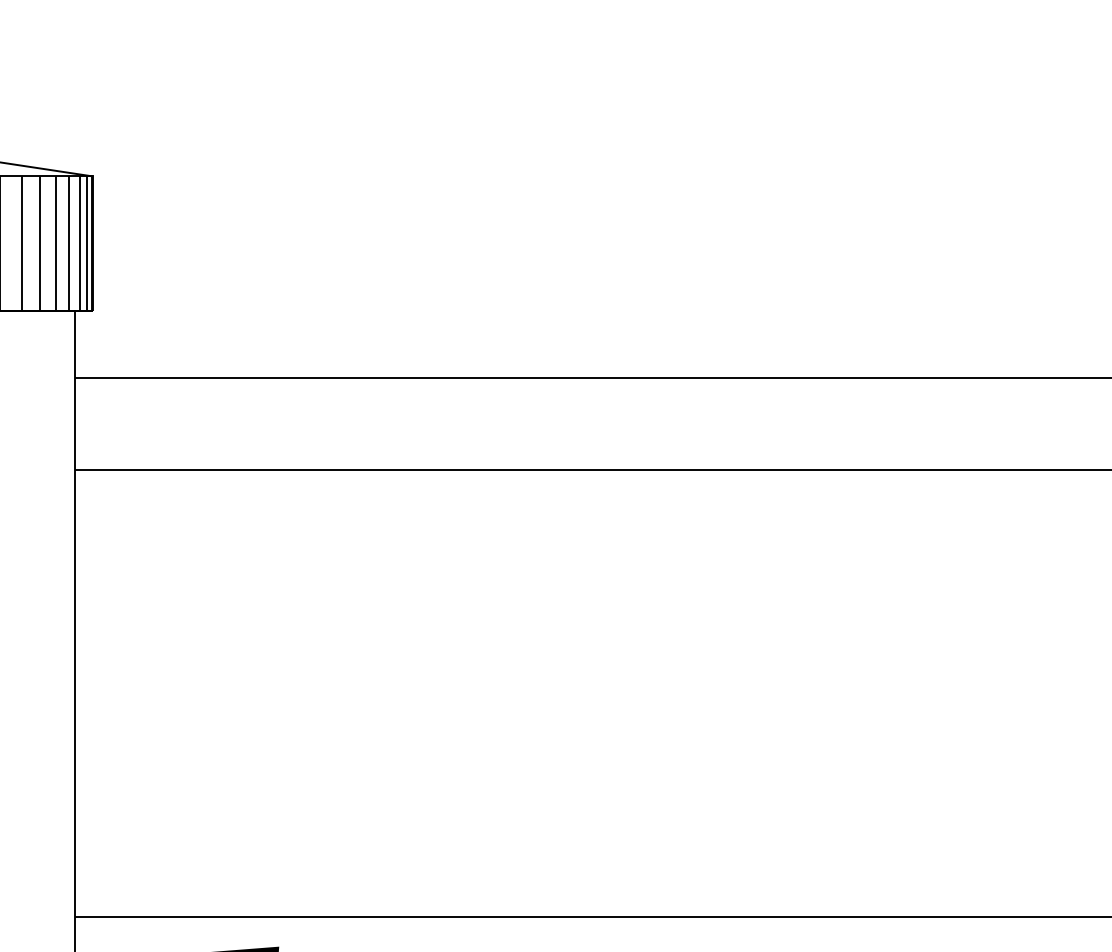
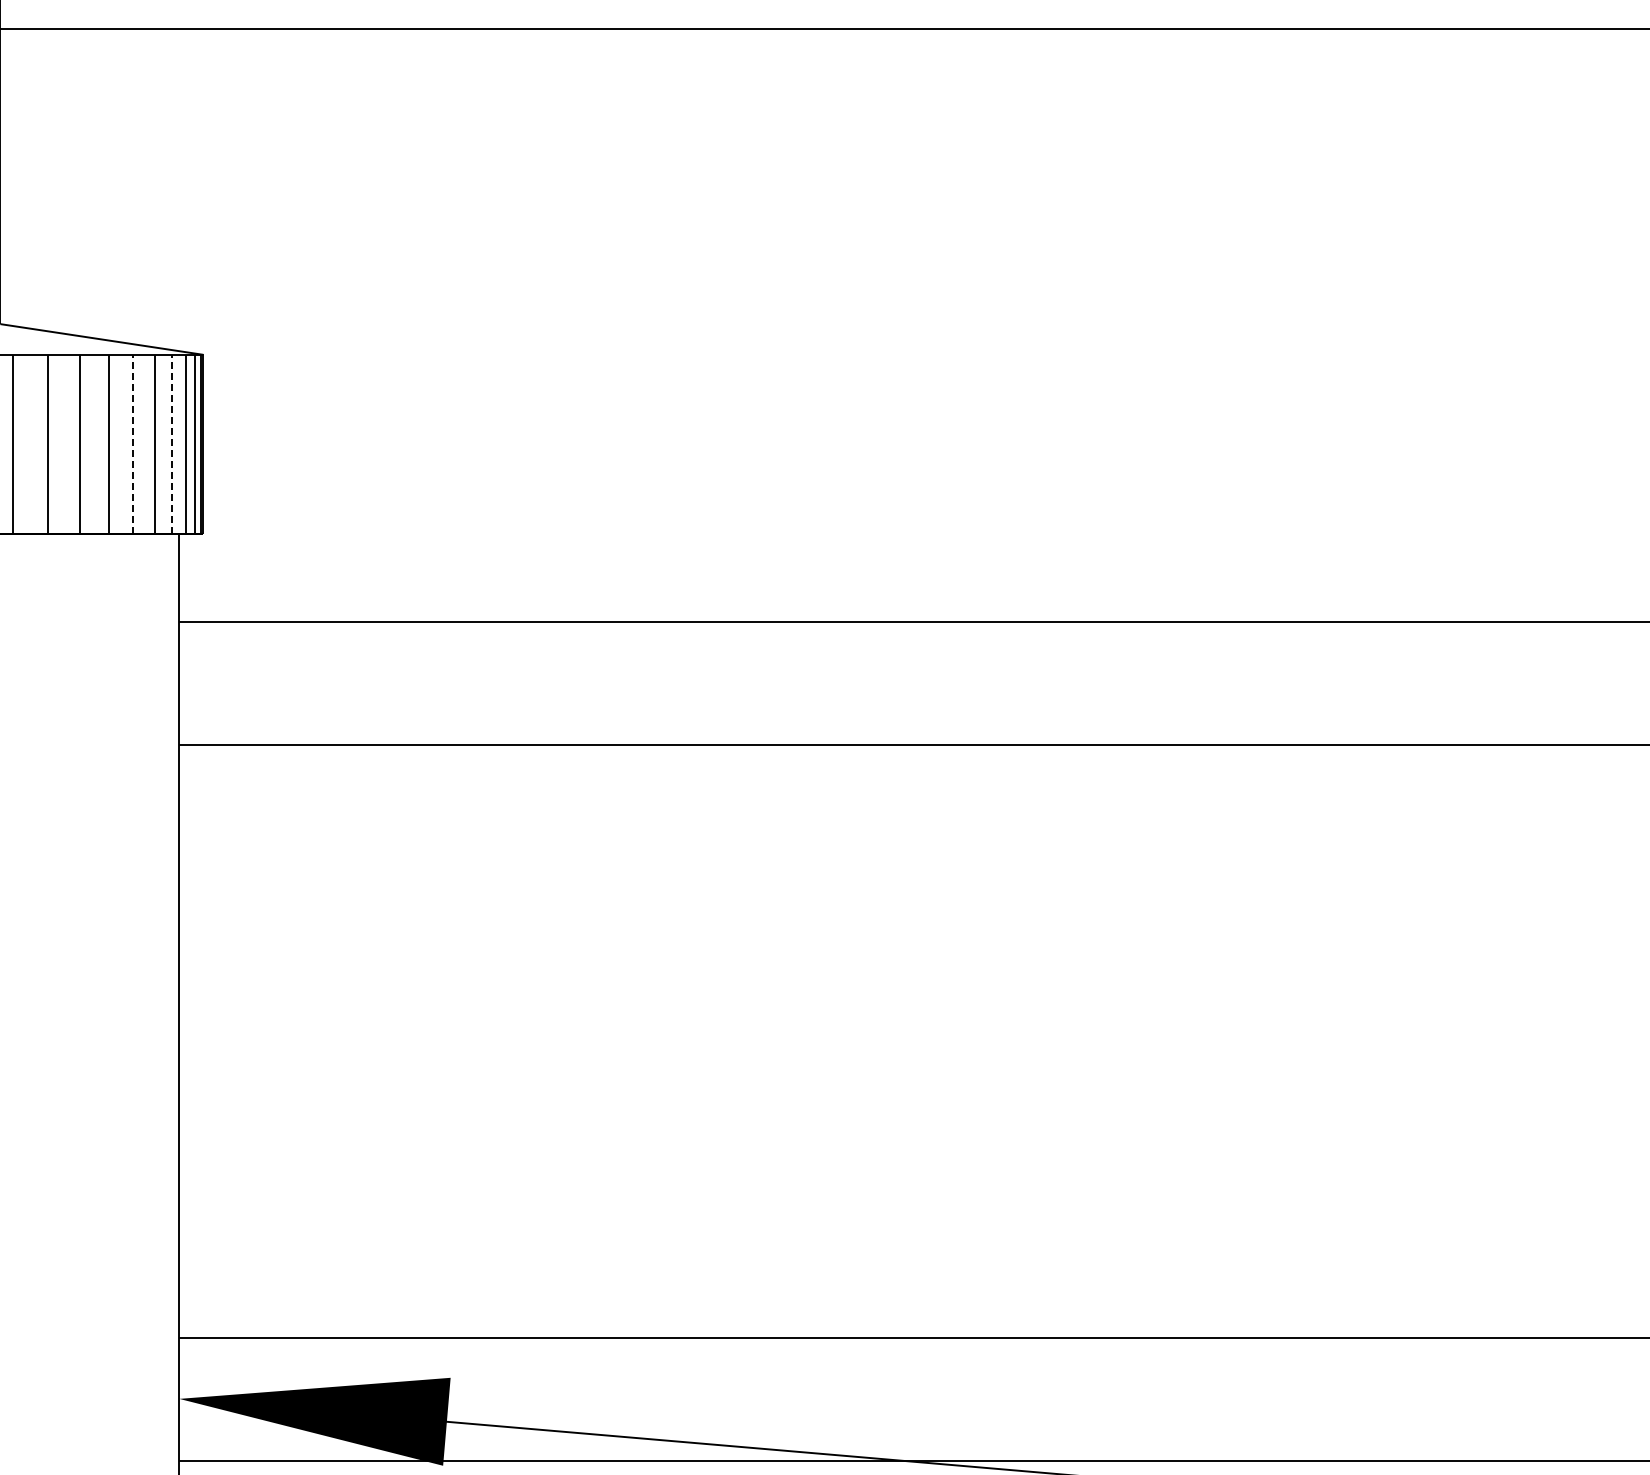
line: (40, 243) -> (133, 444), solid -> dashed
line: (69, 243) -> (172, 444), solid -> dashed

